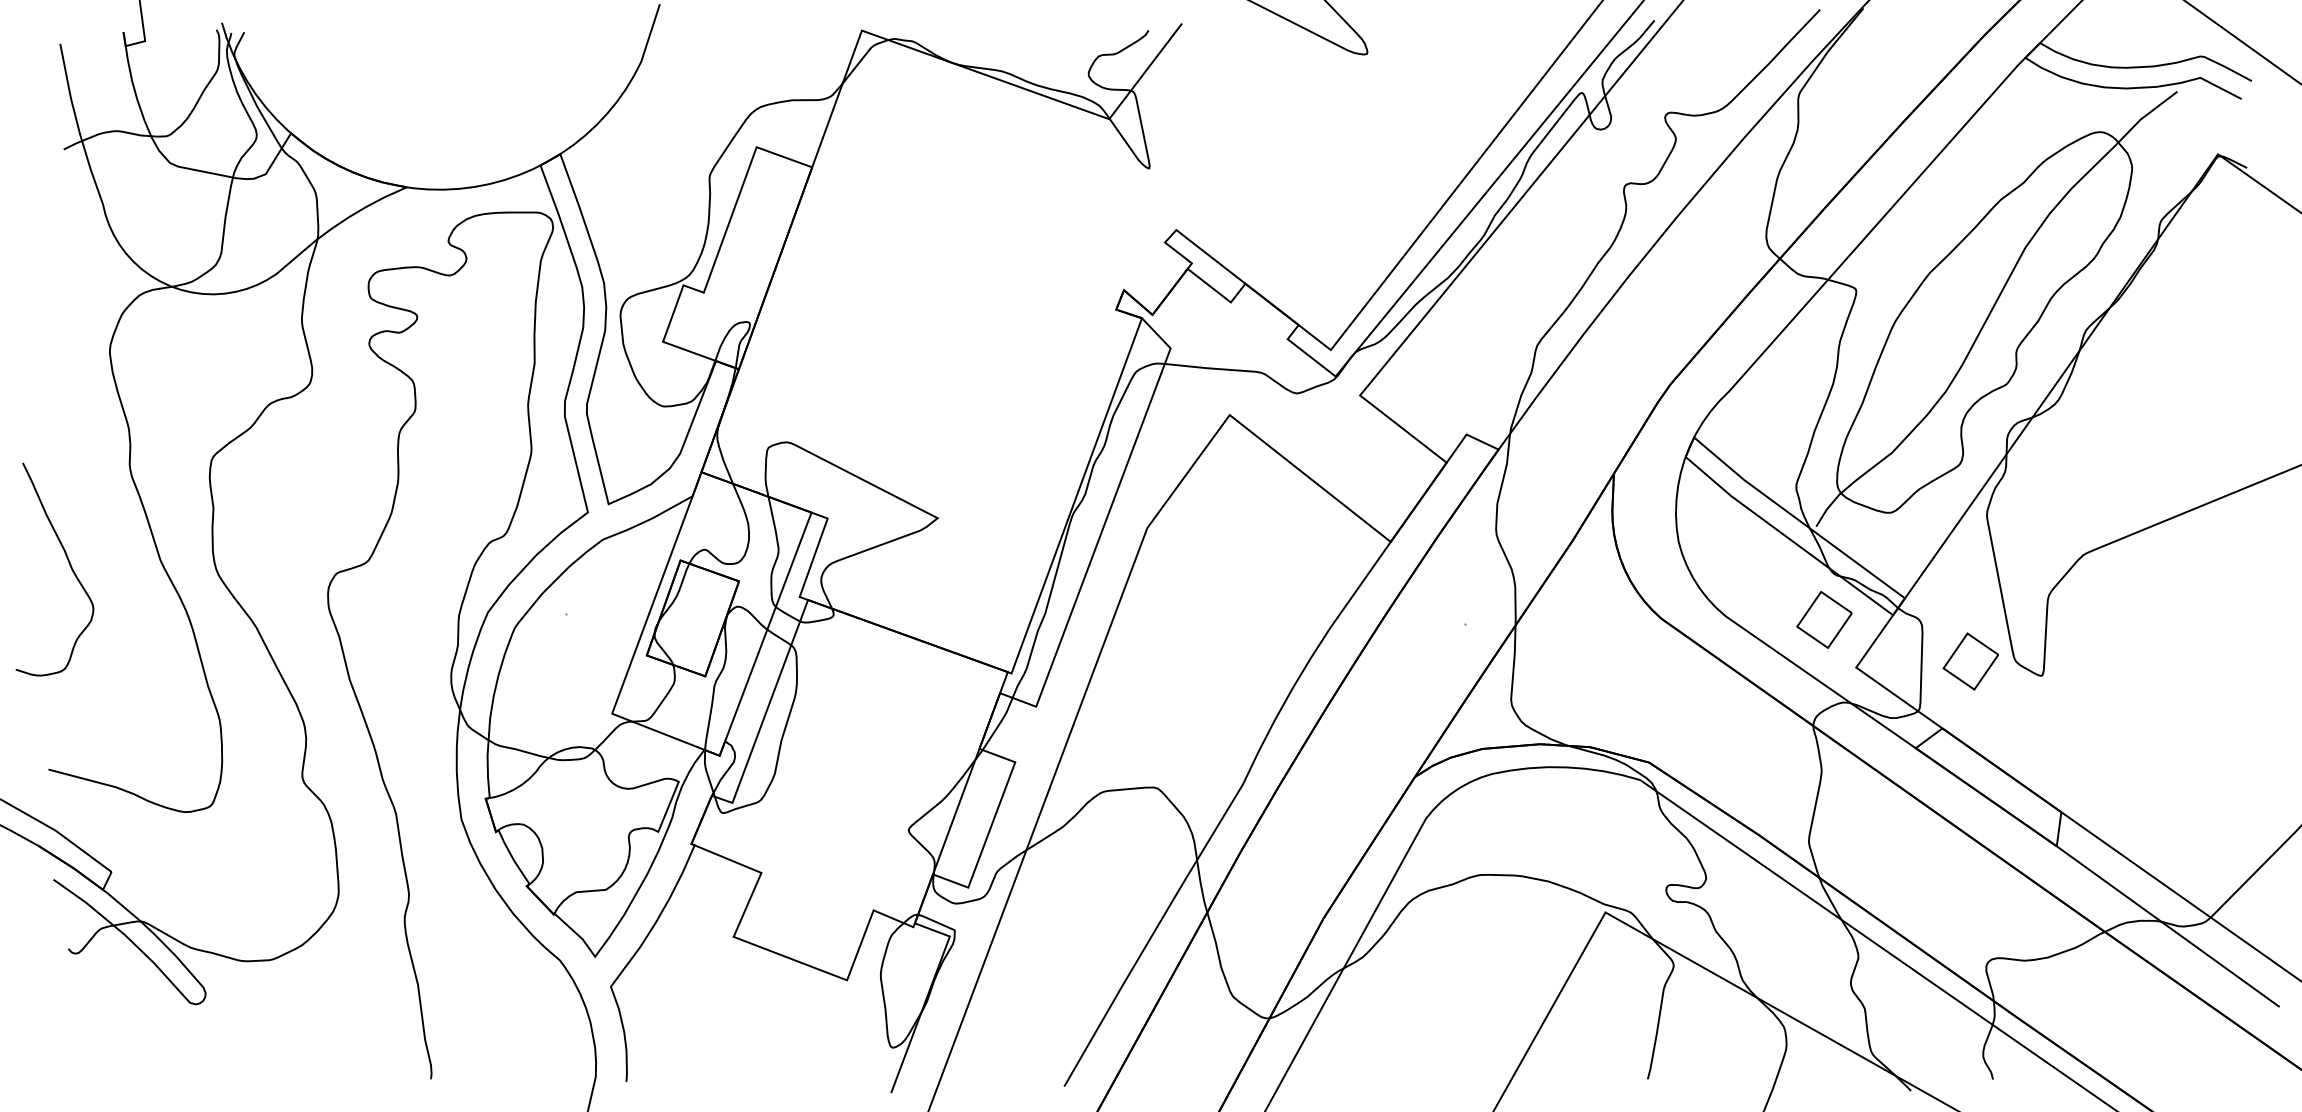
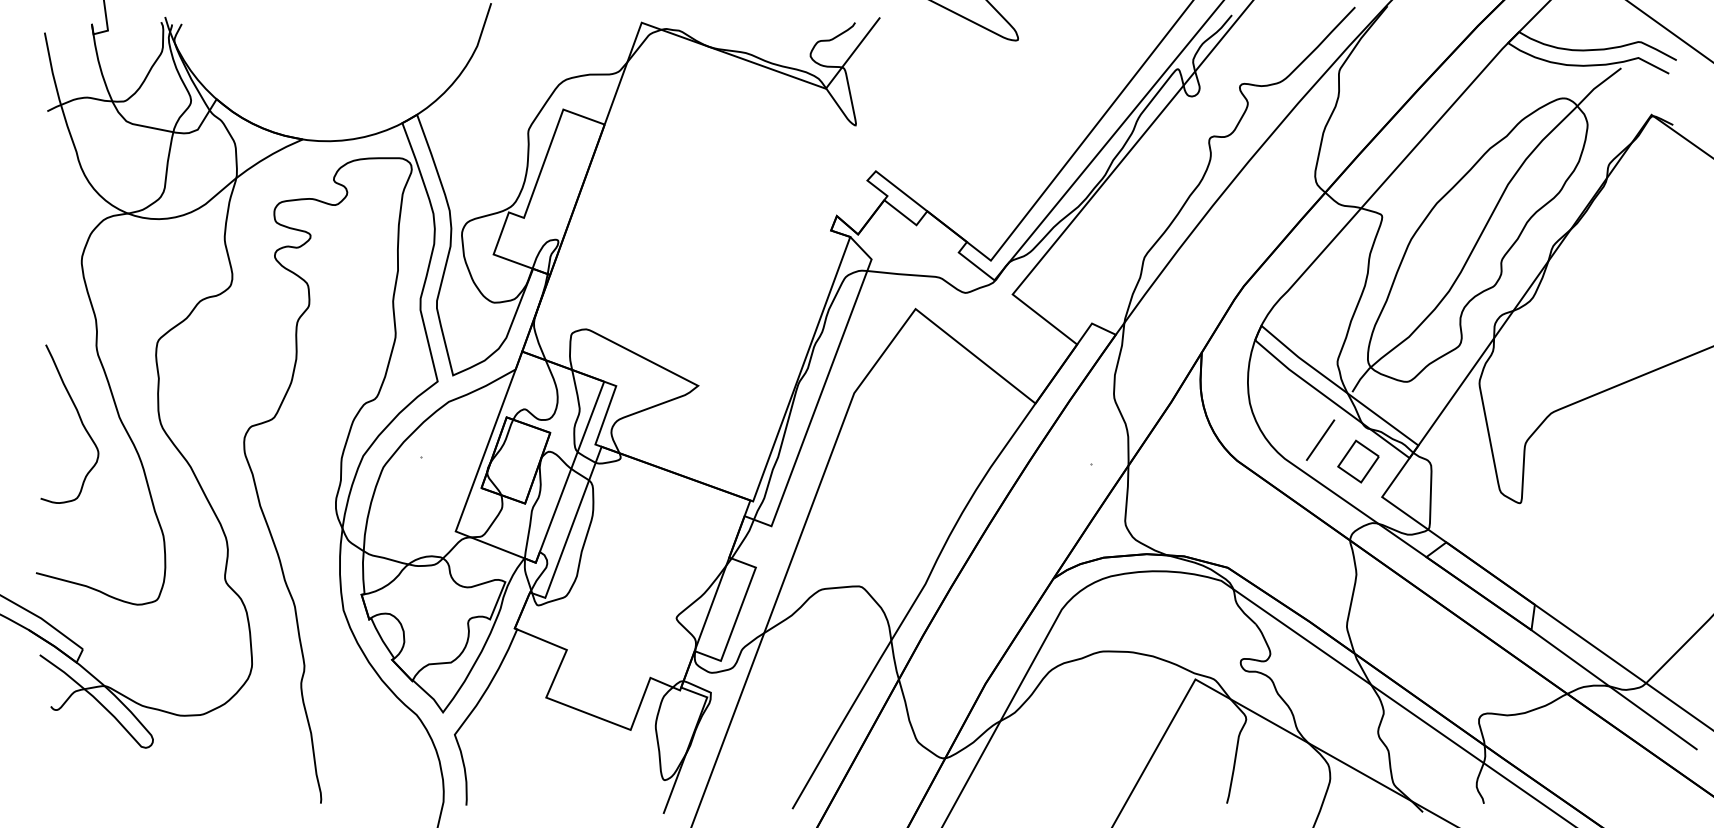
curve: (67, 563) -> (79, 419), moved
line: (1773, 590) -> (1320, 439), added
part: (1970, 661) -> (1467, 492), removed

